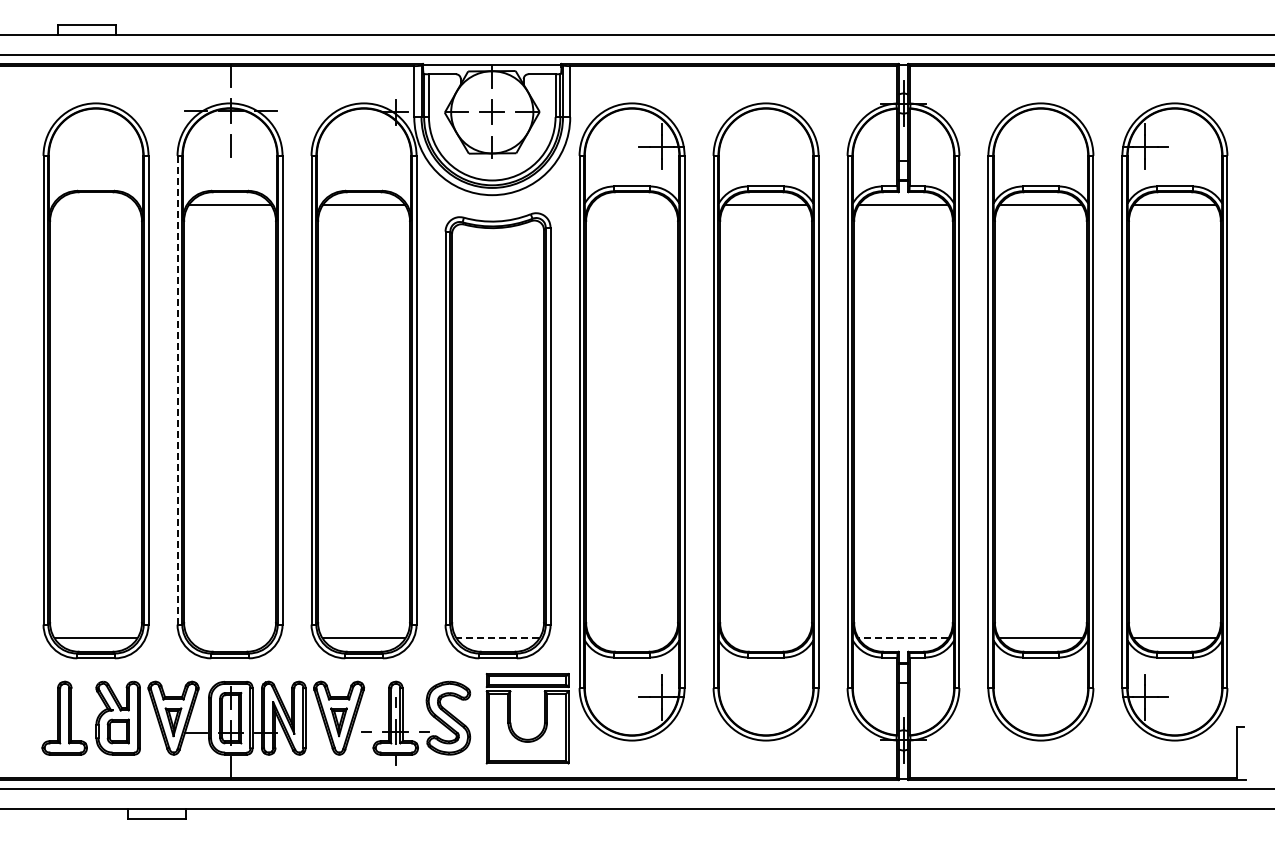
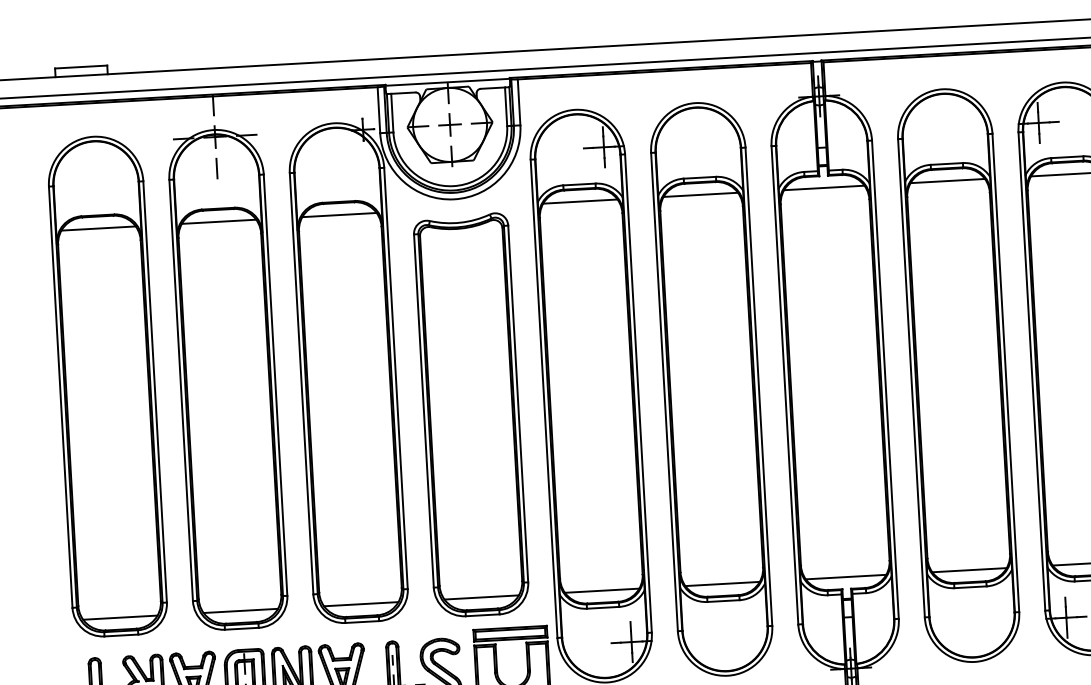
line: (95, 205) -> (98, 228), added
line: (631, 205) -> (579, 201), added
line: (177, 389) -> (181, 389), dashed -> solid
line: (229, 638) -> (240, 610), added
line: (497, 638) -> (481, 597), dashed -> solid
line: (631, 638) -> (601, 590), added
line: (765, 638) -> (722, 584), added
line: (903, 638) -> (846, 577), dashed -> solid

